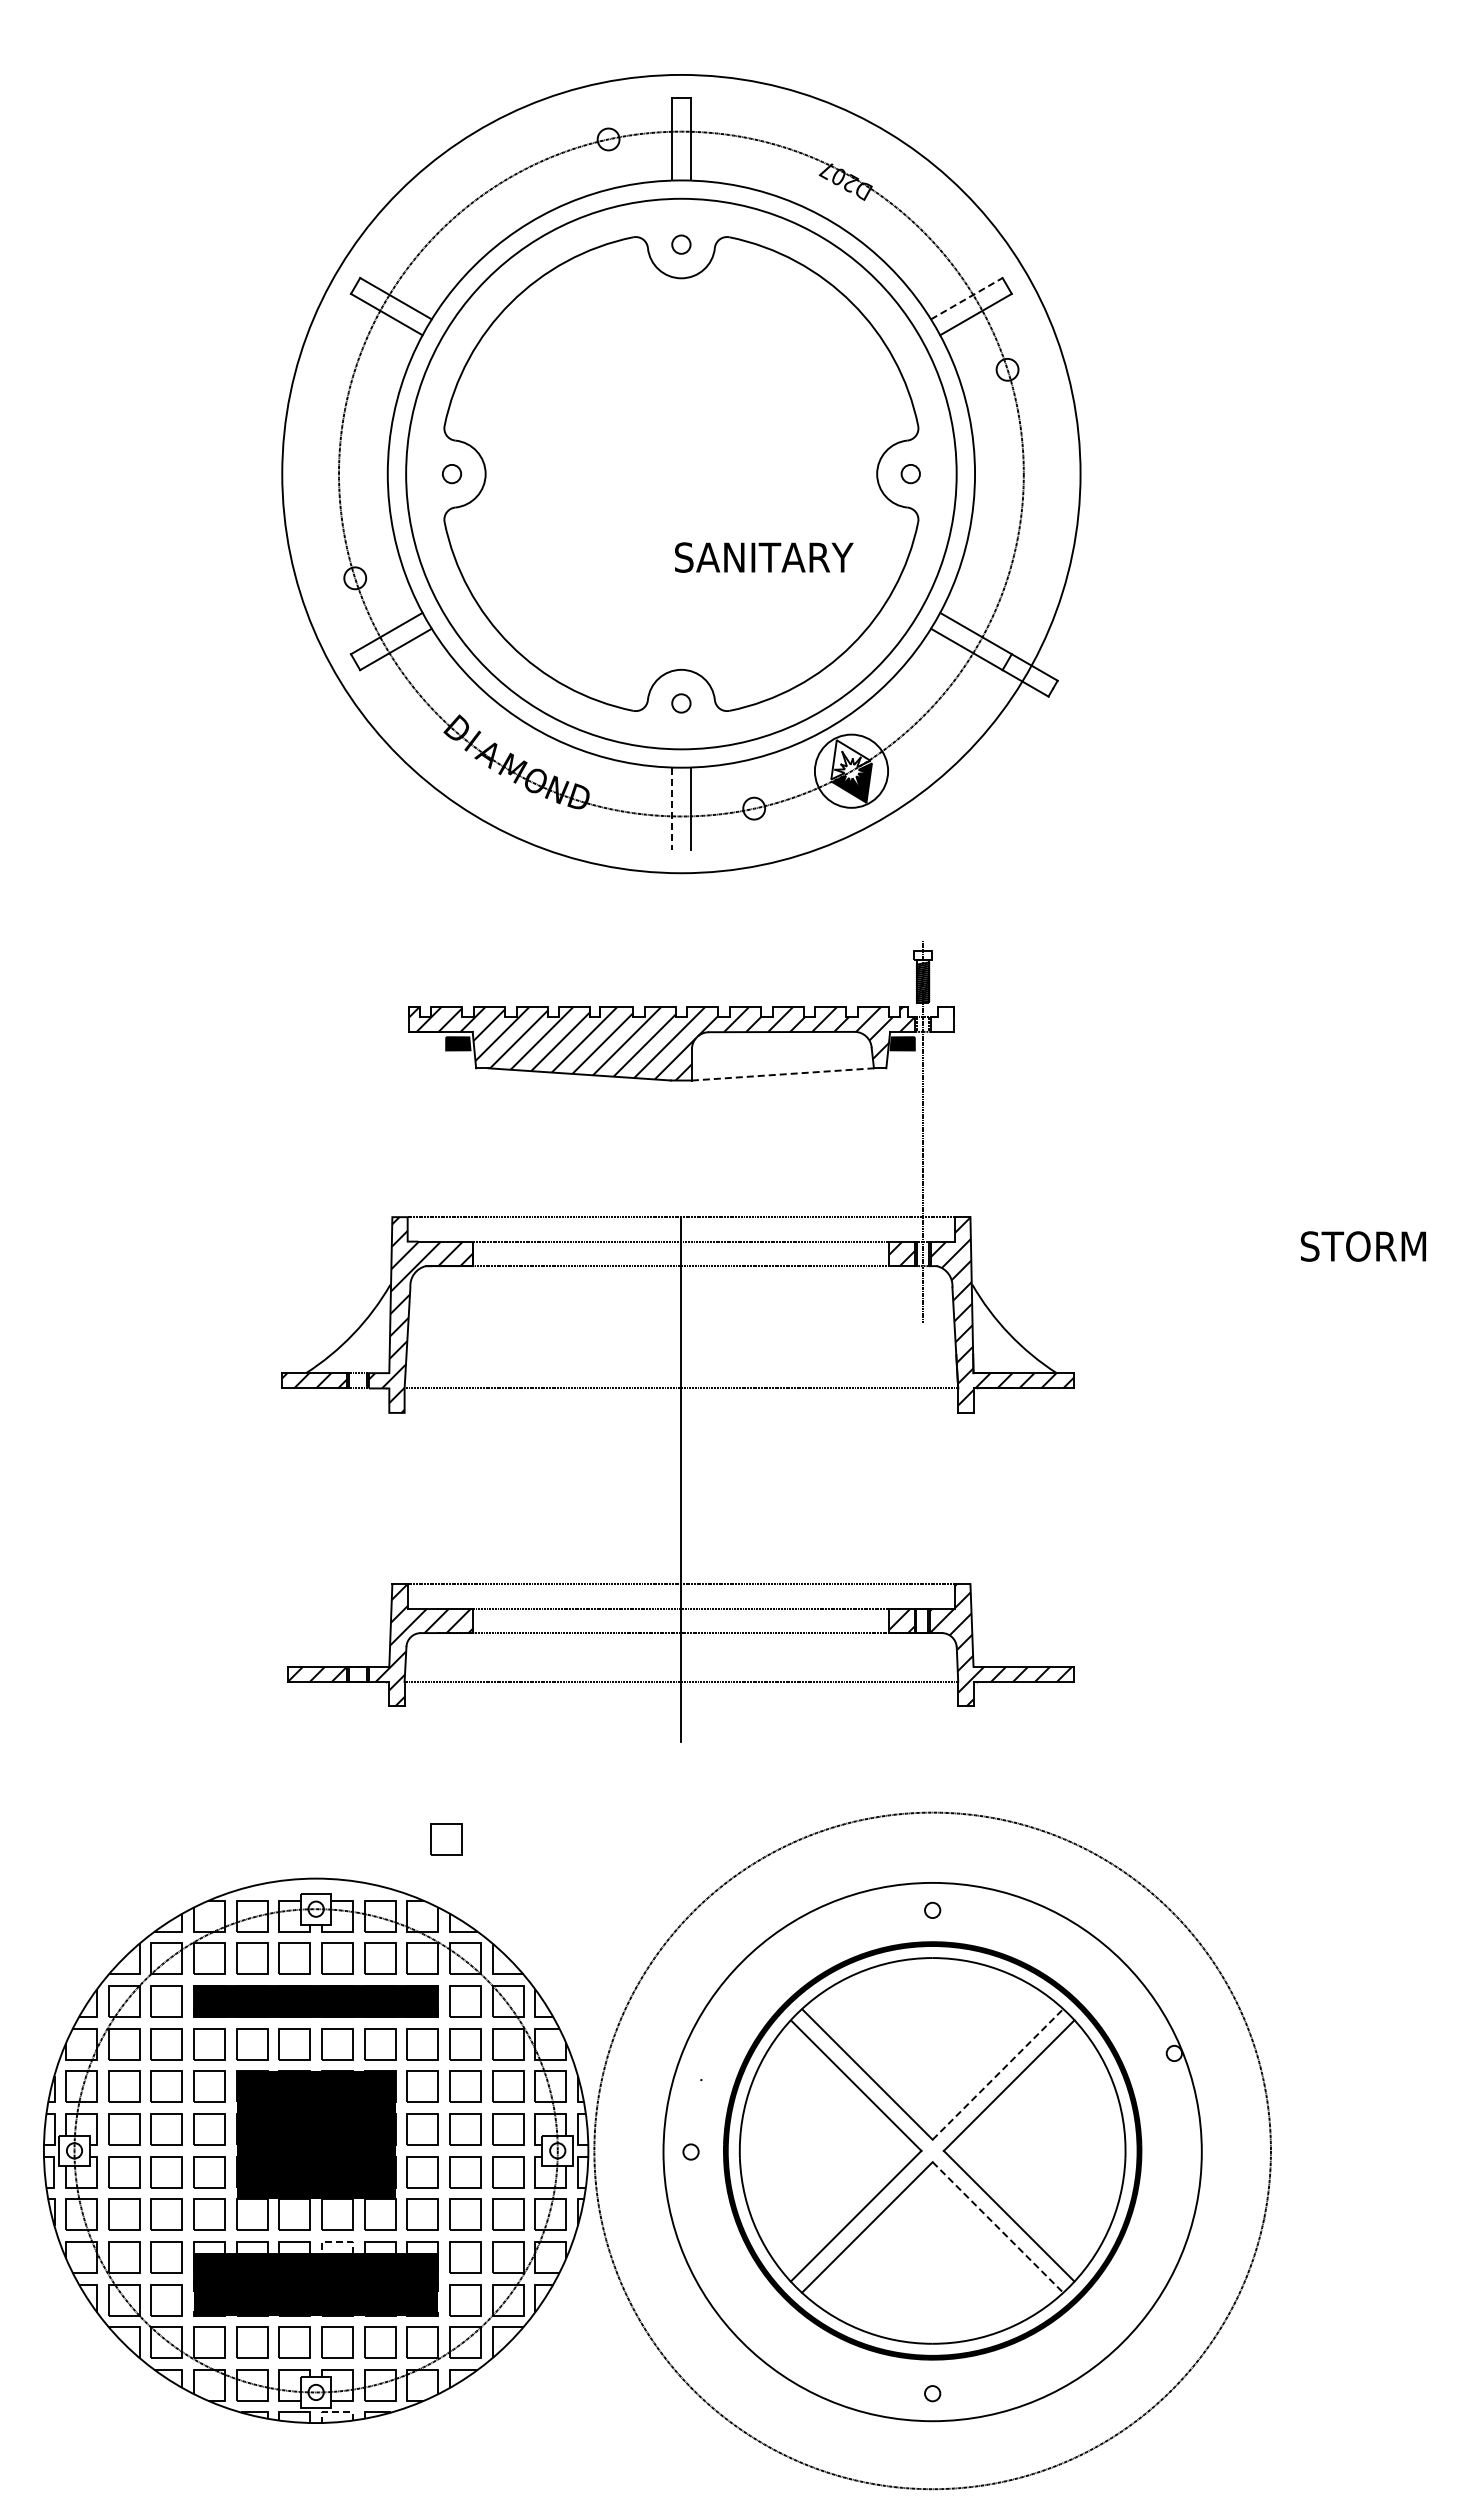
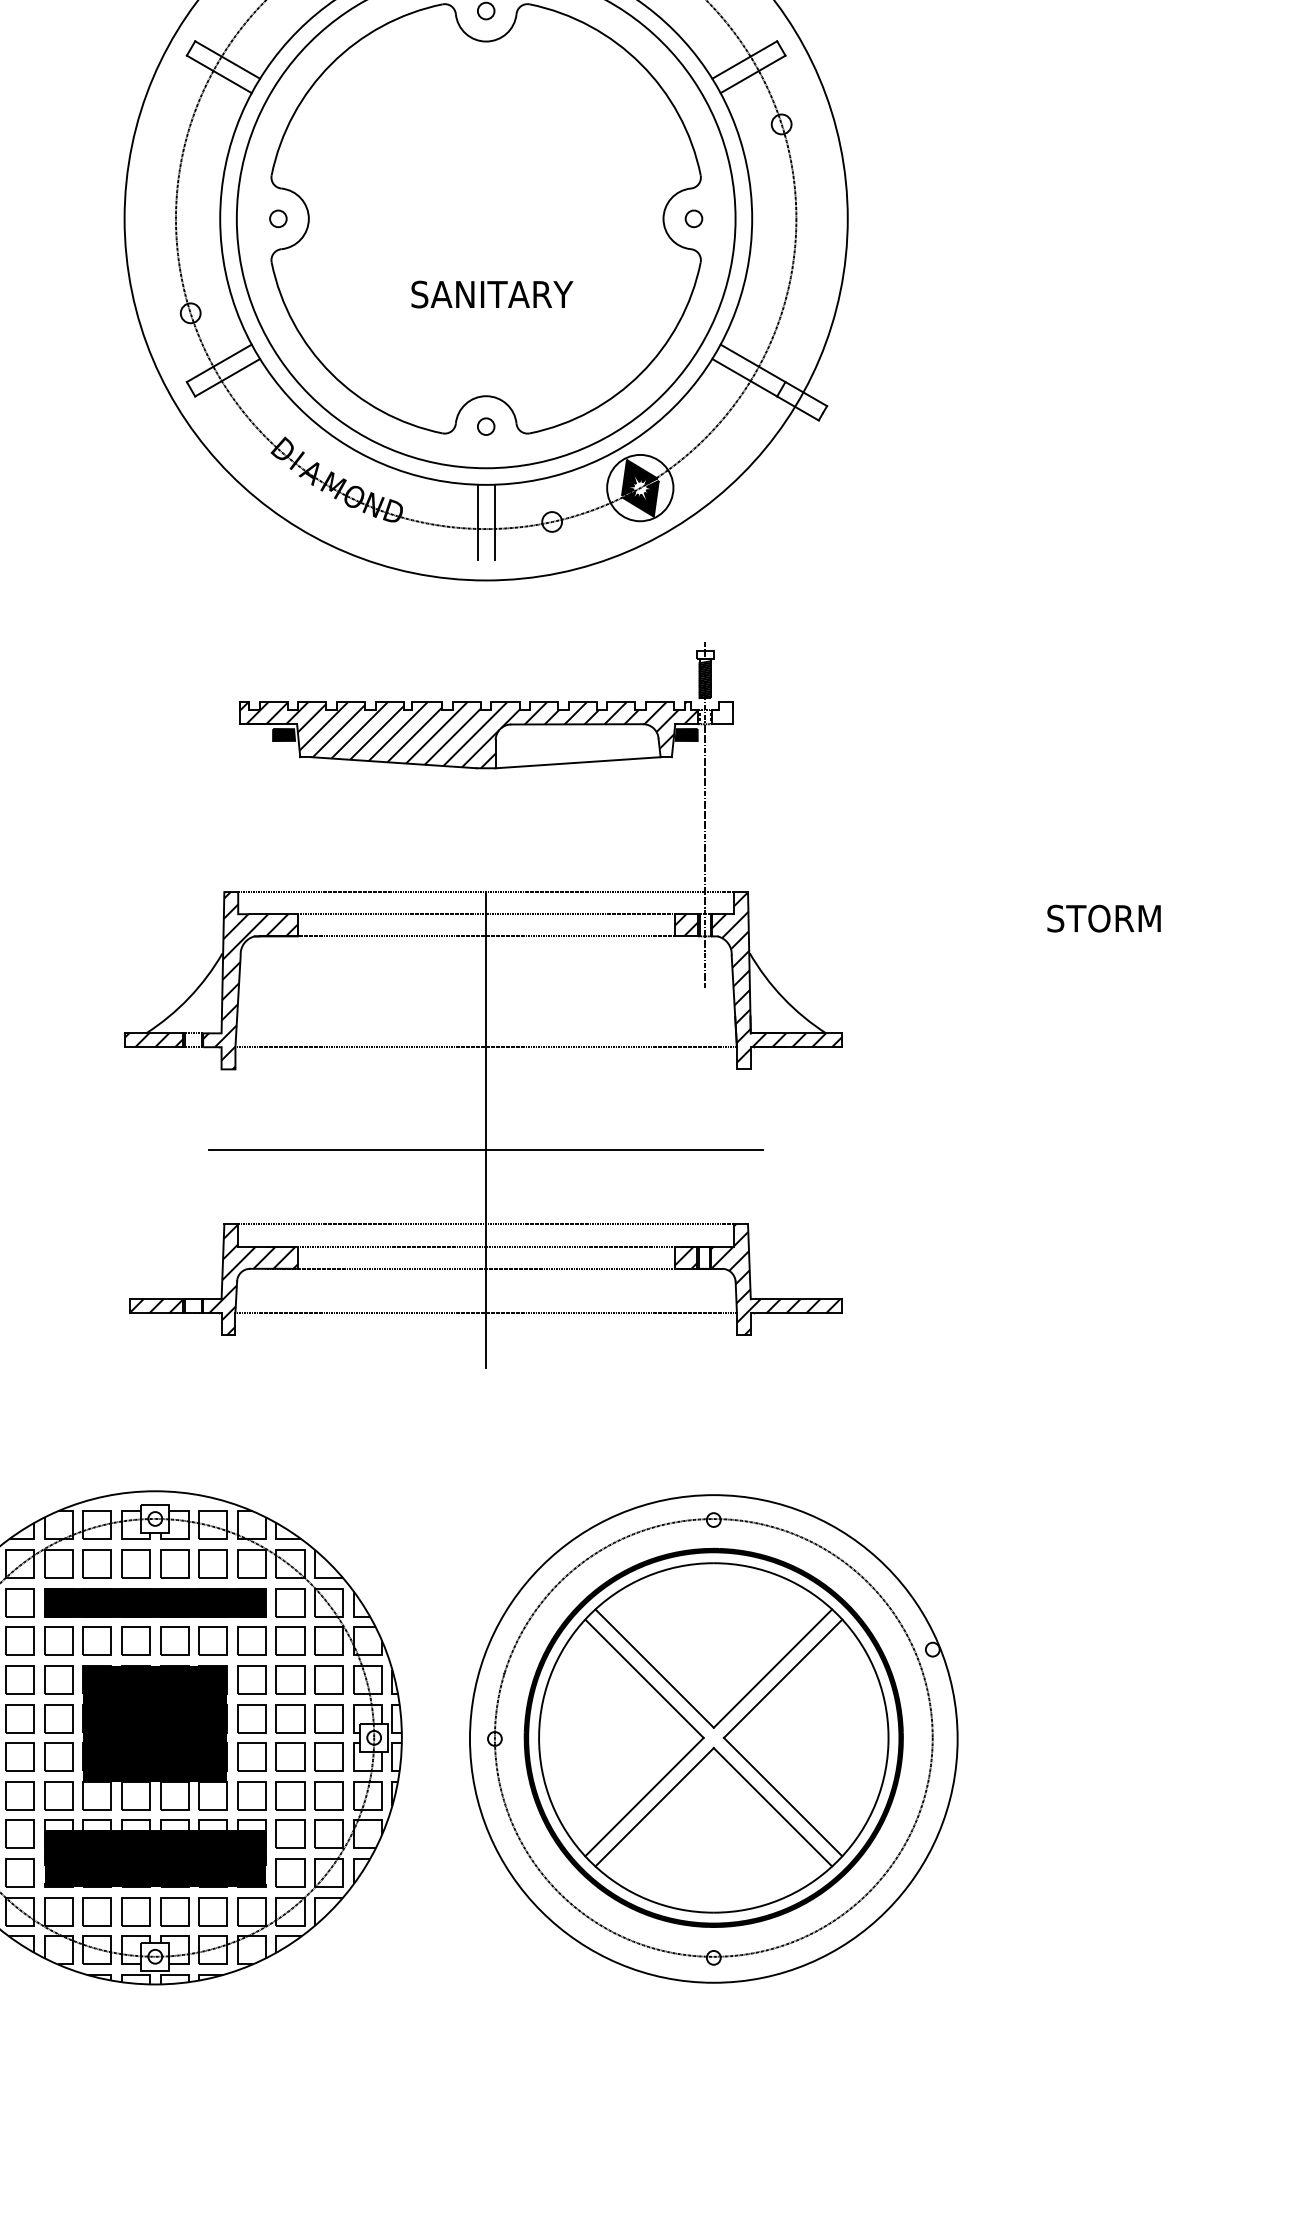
line: (967, 298) -> (745, 59), dashed -> solid
text: (764, 557) -> (492, 294), moved
fill: (850, 759) -> (639, 477), added
line: (672, 809) -> (478, 522), dashed -> solid
line: (783, 1074) -> (578, 762), dashed -> solid
line: (681, 1502) -> (486, 1150), added
part: (446, 1839) -> (273, 1455), removed
line: (998, 2074) -> (773, 1668), dashed -> solid
circle: (932, 2150) -> (713, 1737), size x0.71
line: (998, 2227) -> (773, 1807), dashed -> solid
line: (337, 2241) -> (174, 1819), dashed -> solid
line: (336, 2412) -> (173, 1974), dashed -> solid

